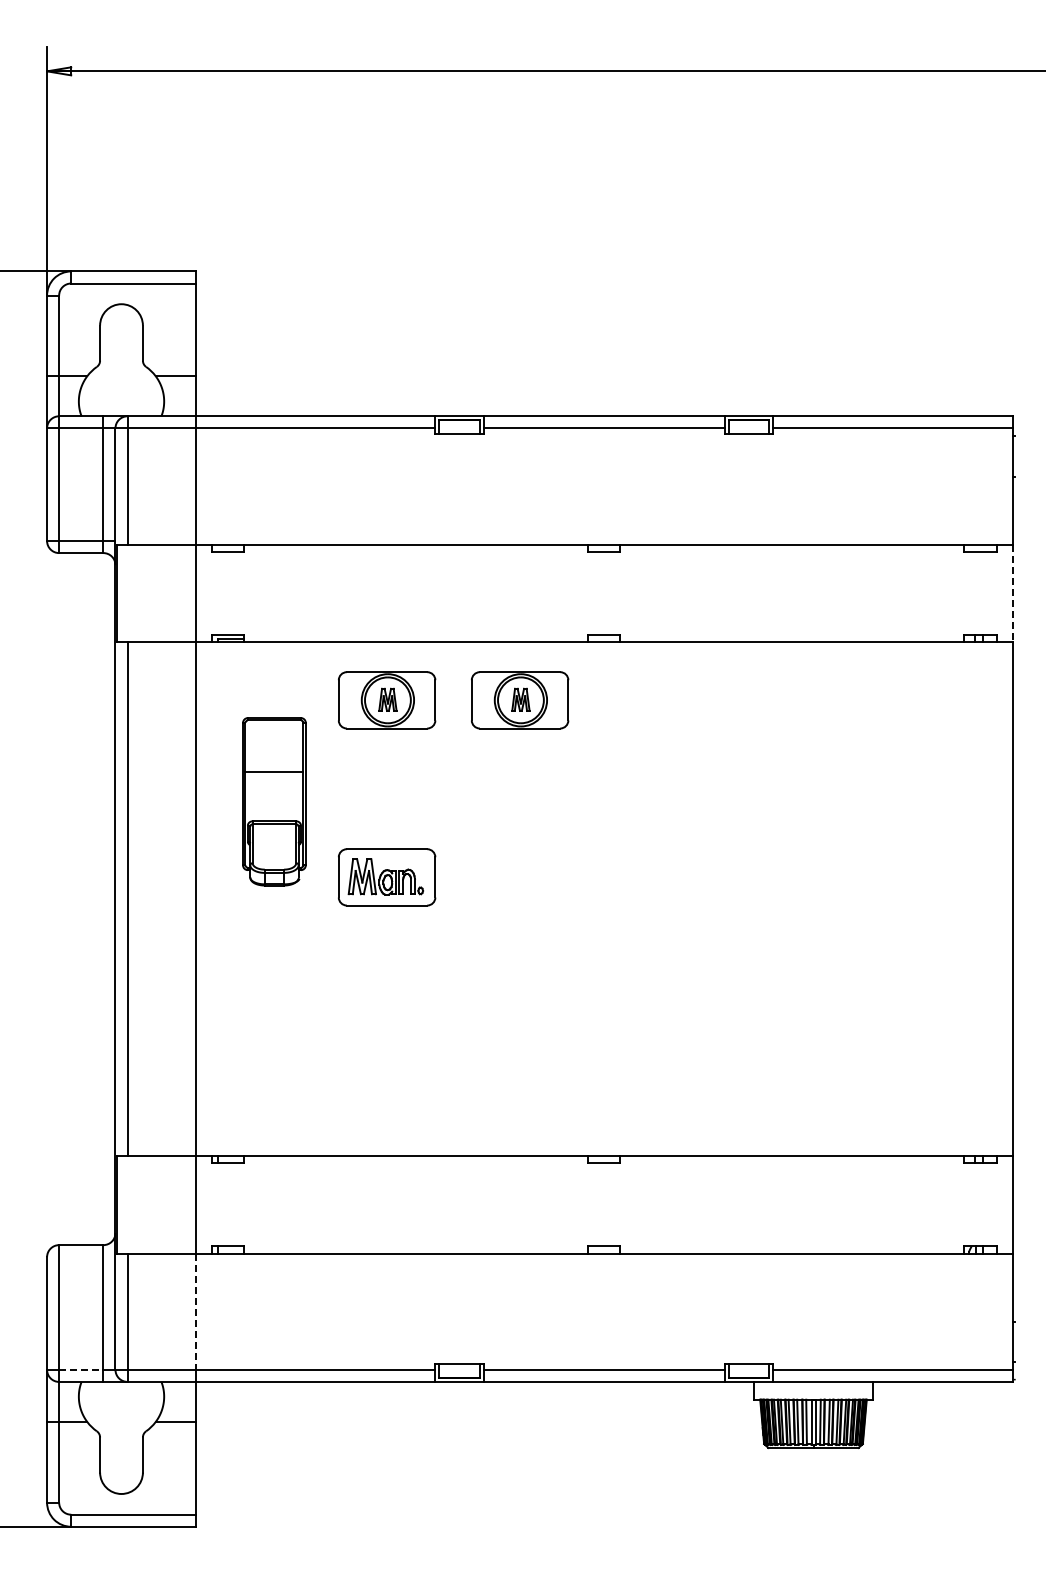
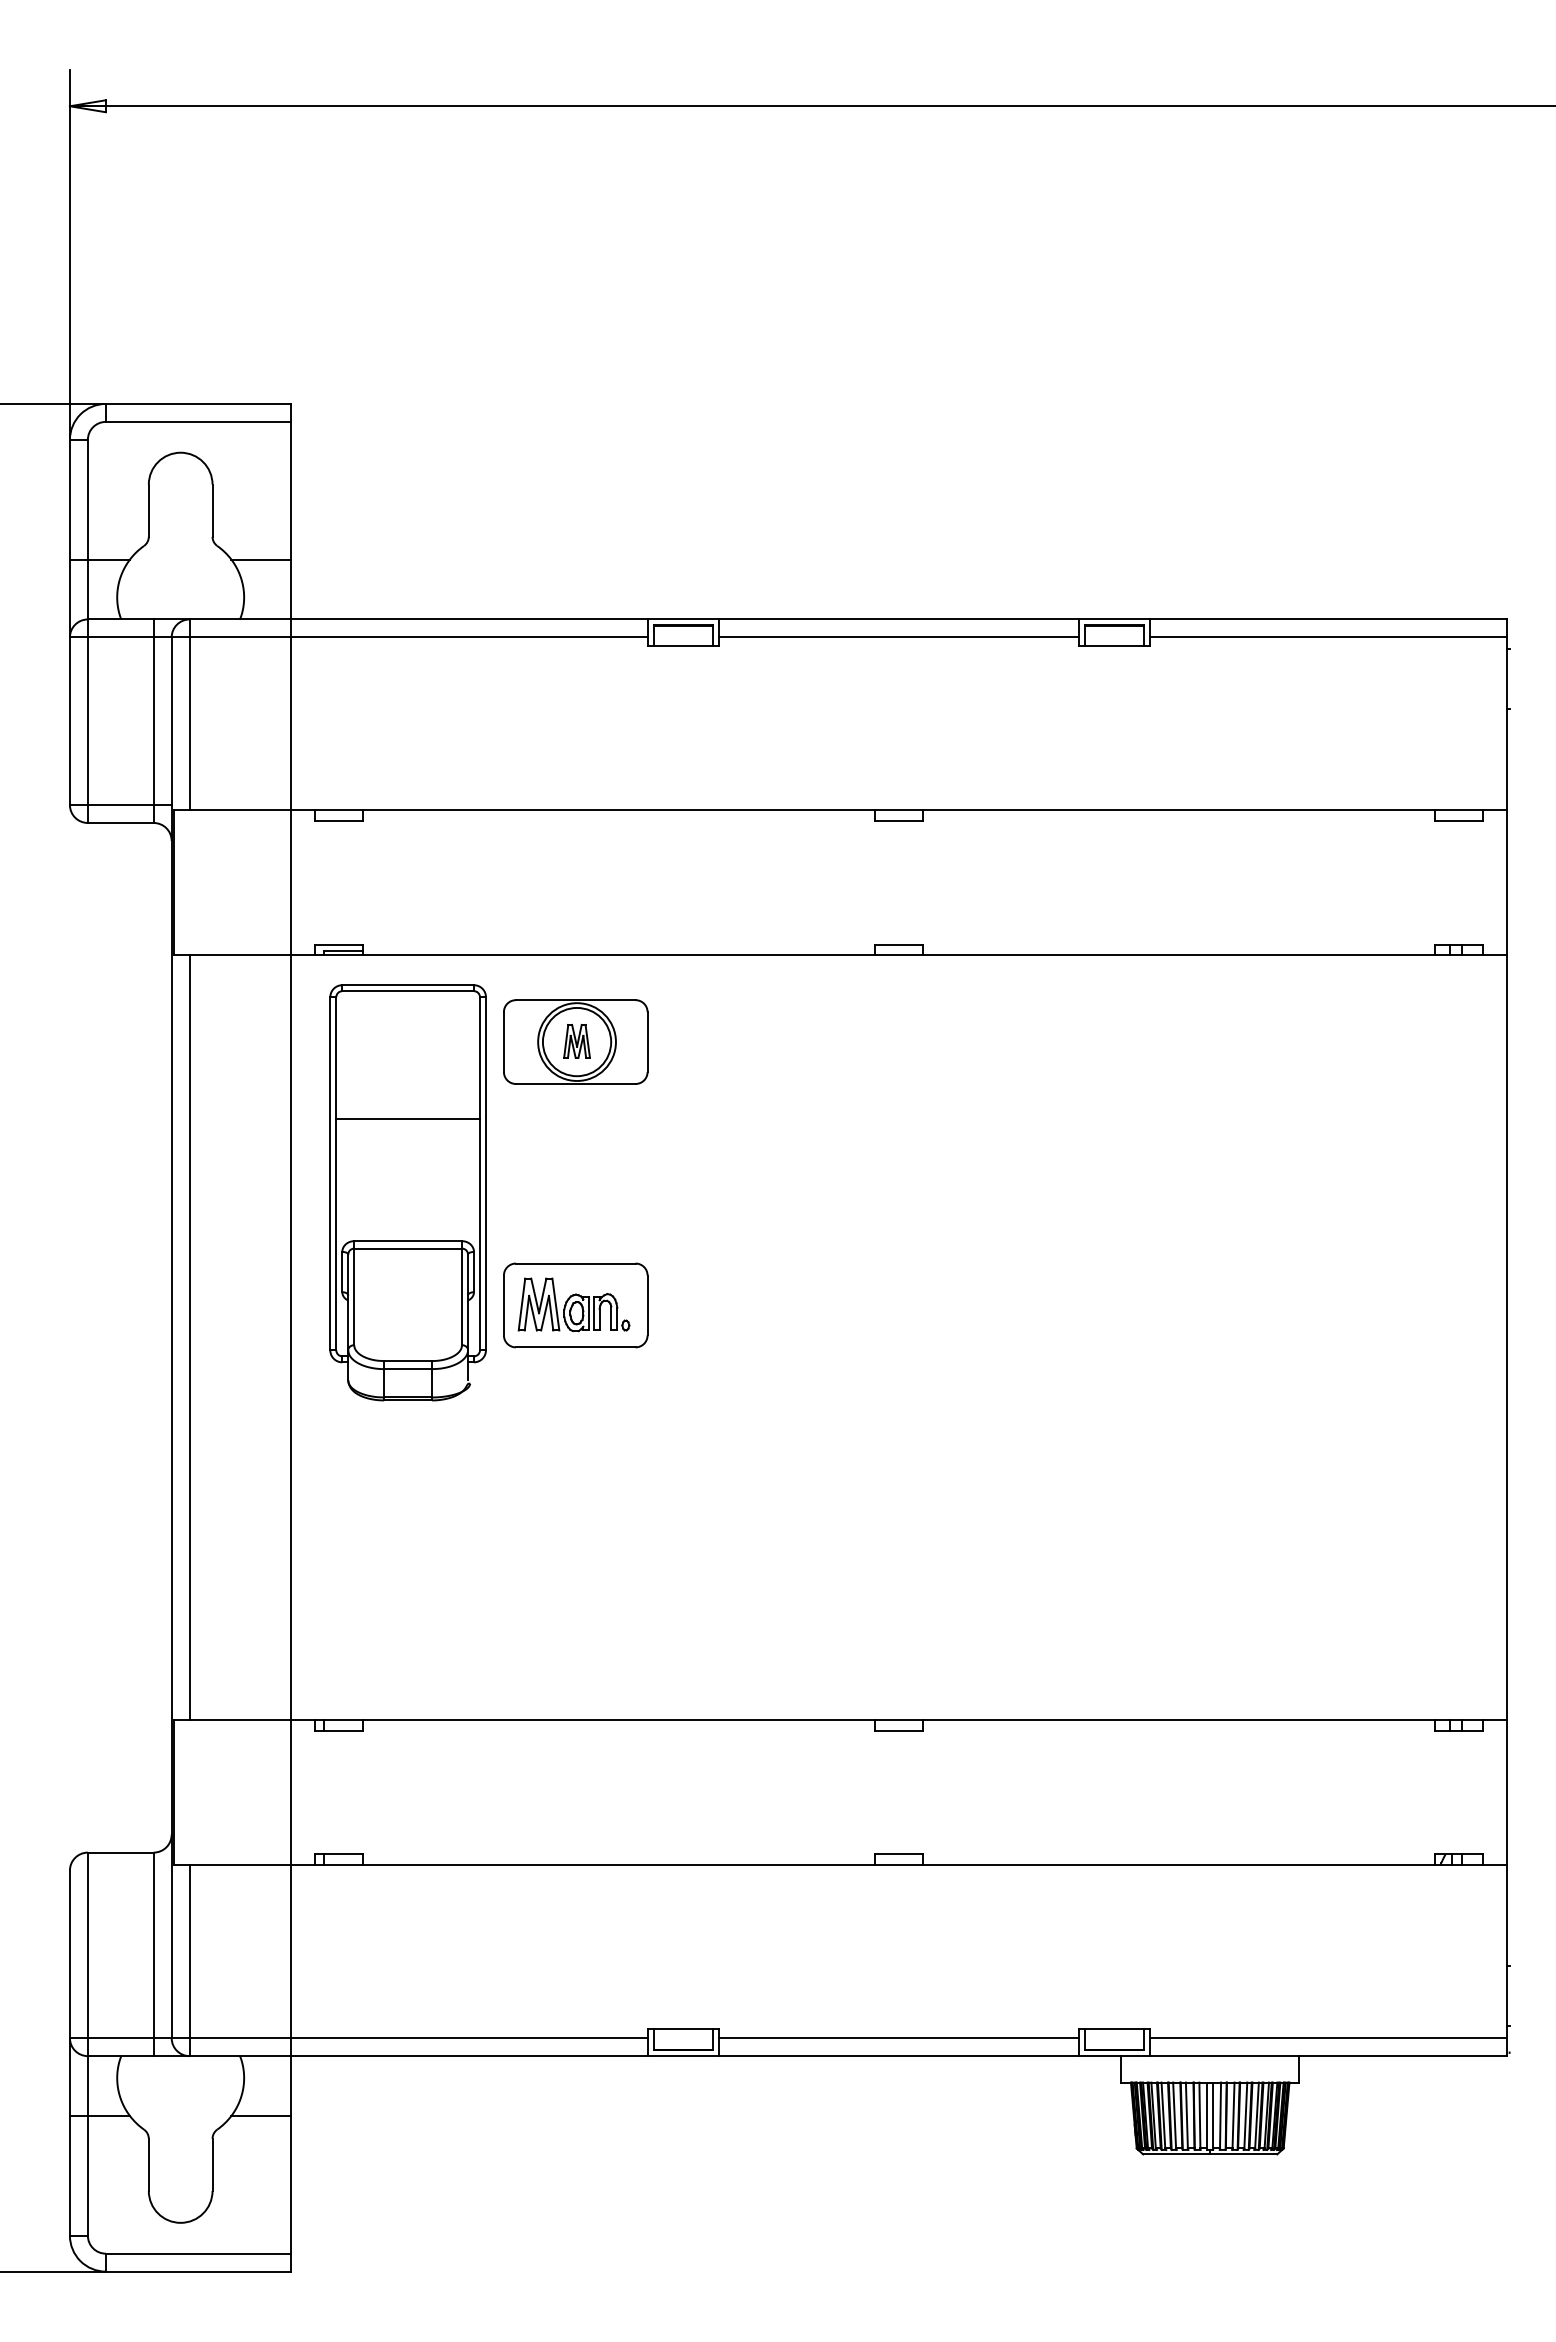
line: (1012, 593) -> (1506, 883), dashed -> solid
part: (520, 700) -> (774, 1042), removed
part: (274, 801) -> (408, 1192), size x1.67
line: (195, 1312) -> (290, 1952), dashed -> solid
line: (81, 1369) -> (121, 2037), dashed -> solid

